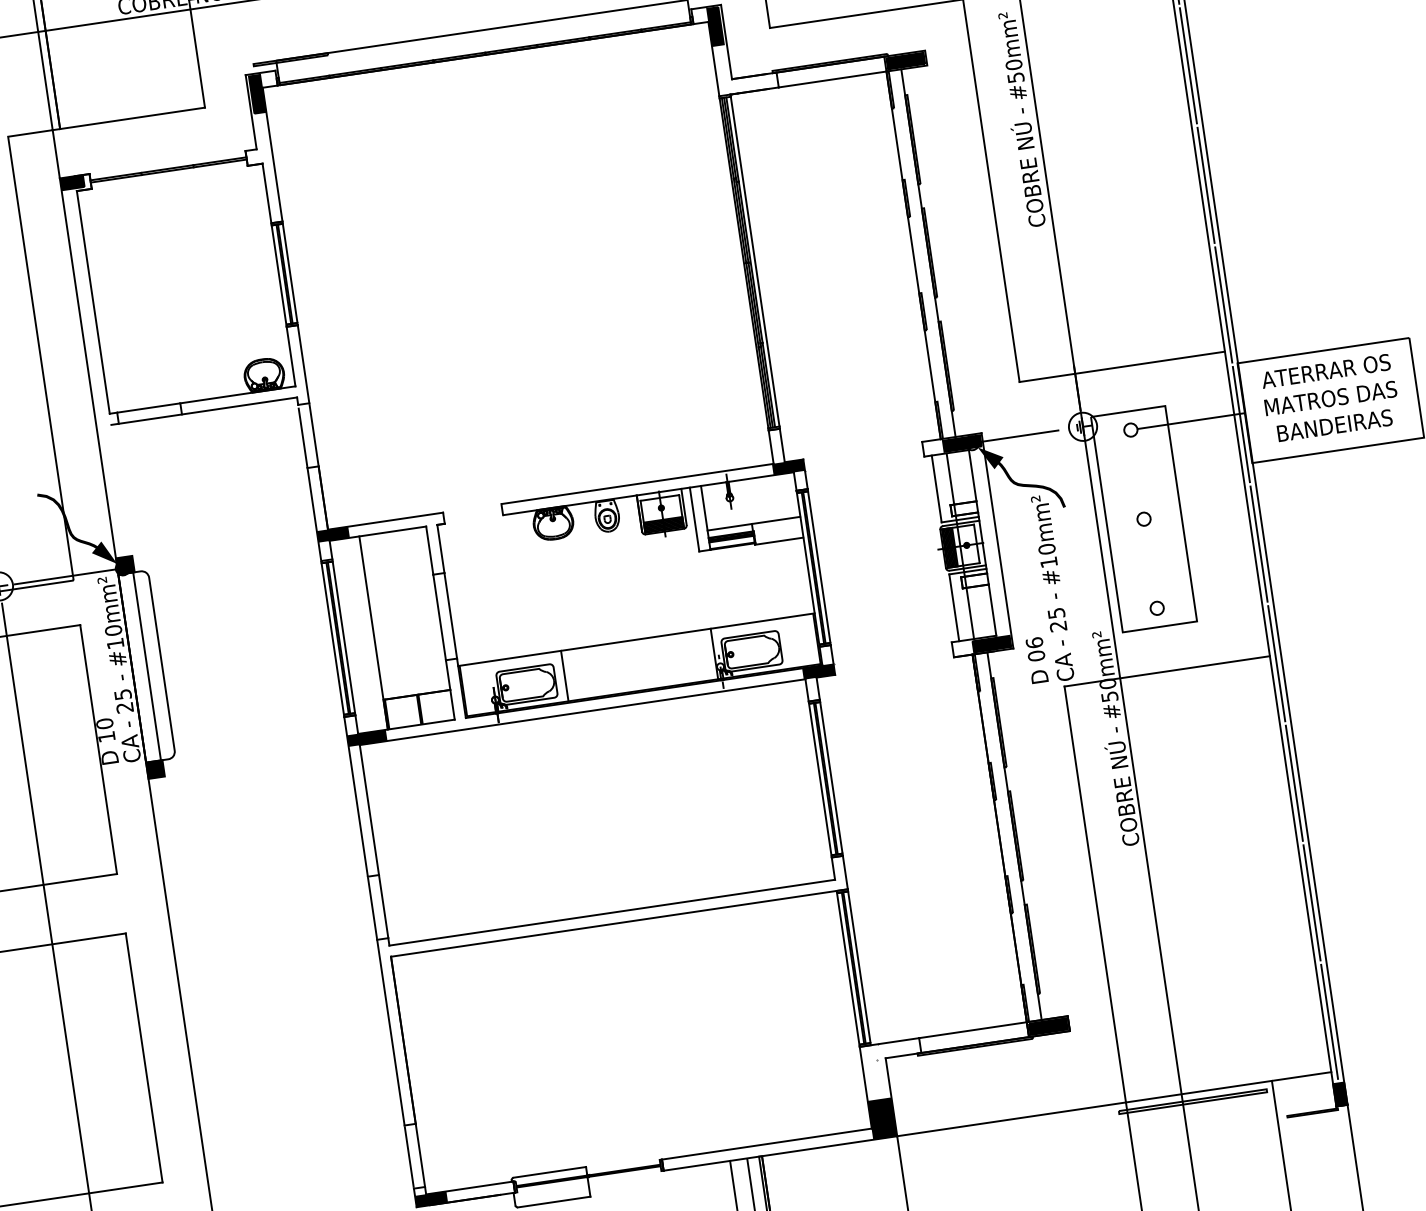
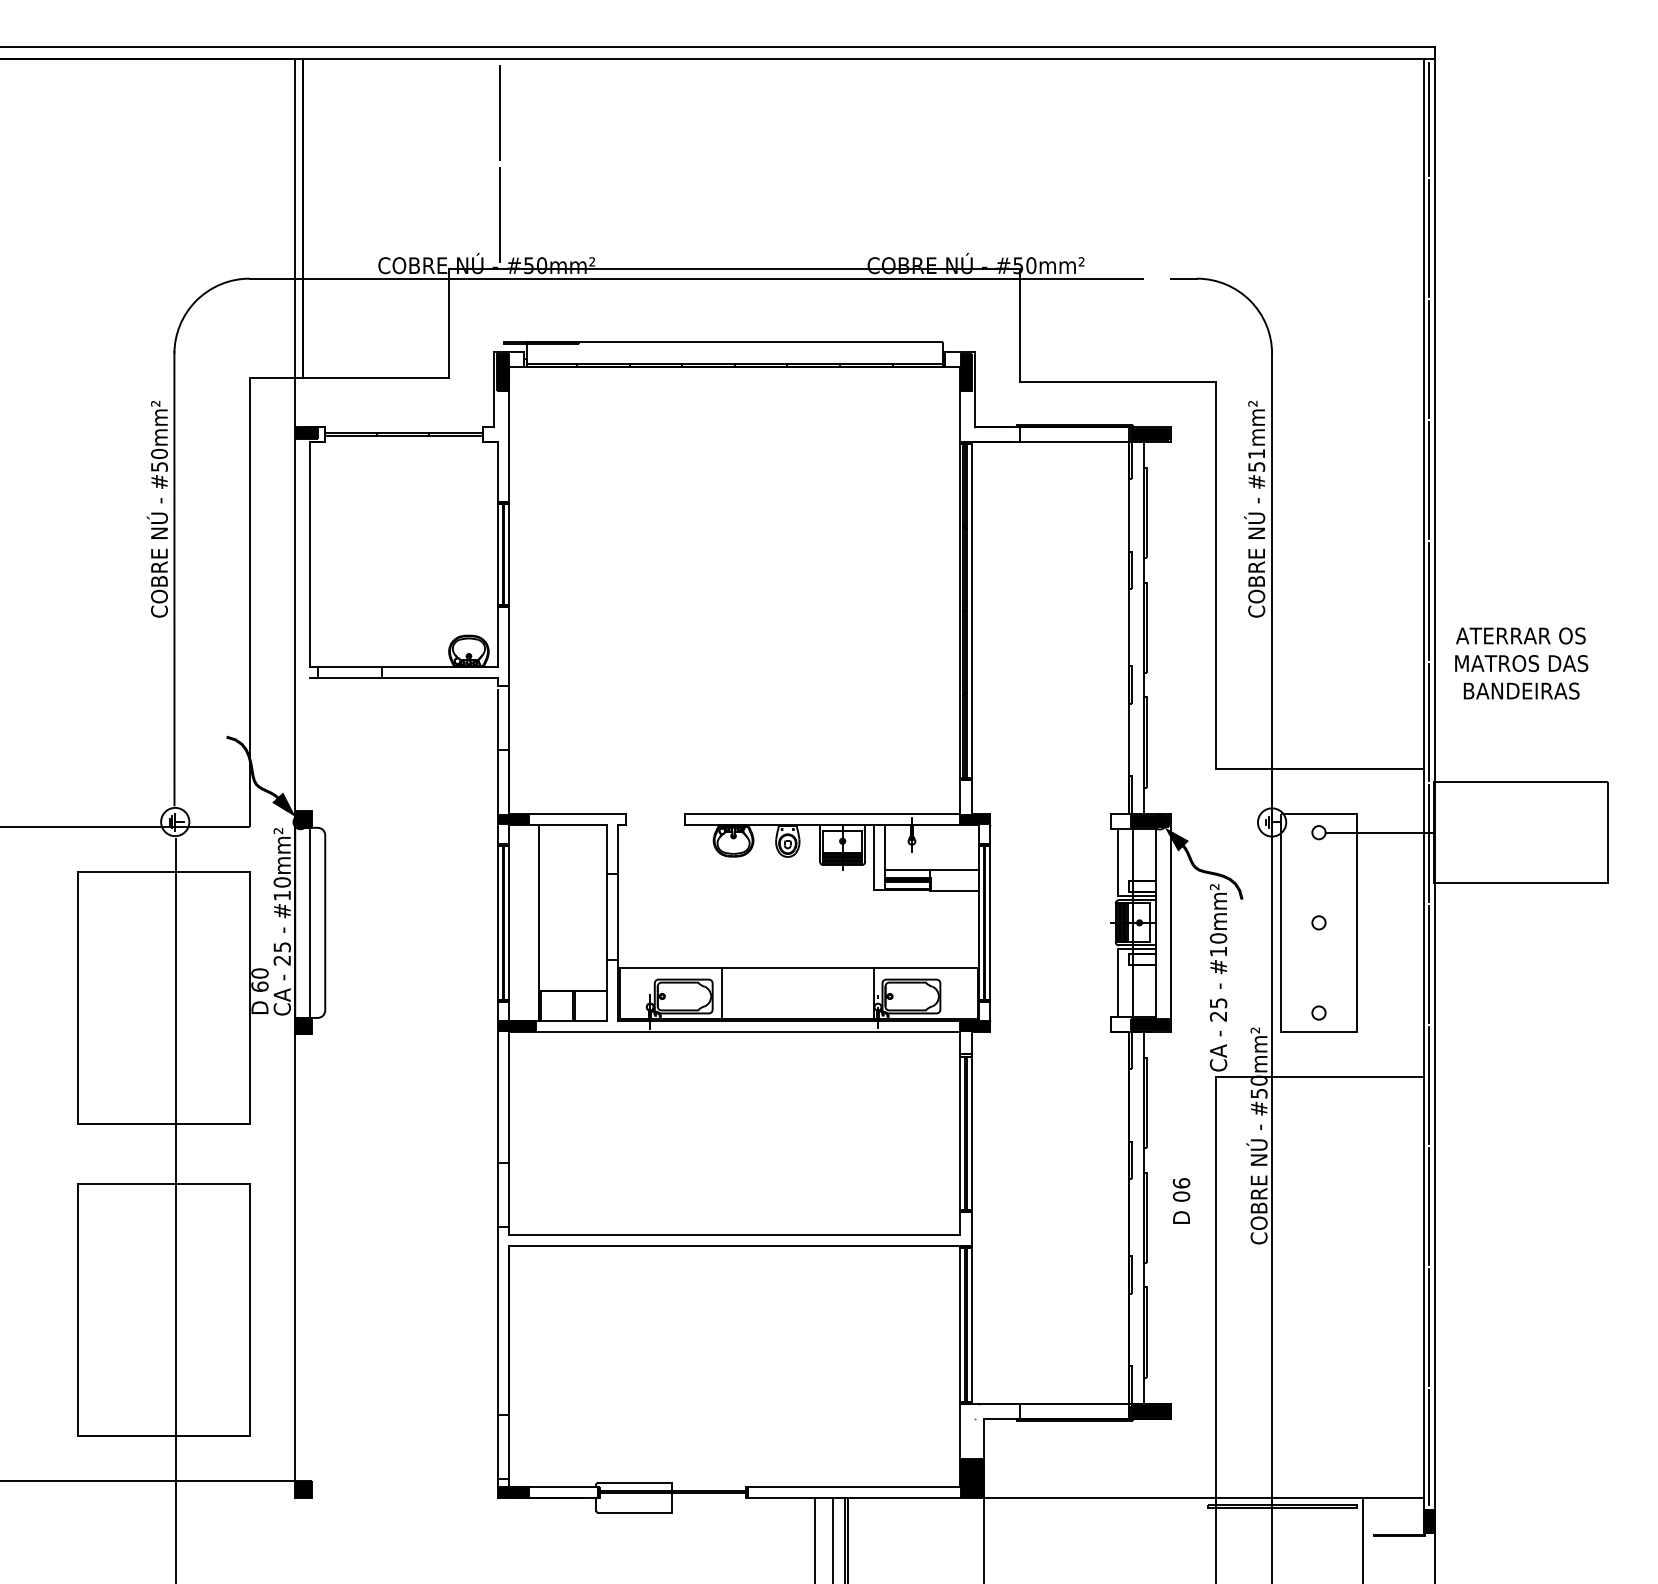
text: (1013, 64) -> (1256, 453), #50mm² -> #51mm²
text: (1330, 398) -> (1521, 663), moved
line: (1015, 436) -> (1203, 822), removed
line: (68, 576) -> (245, 822), removed
text: (1037, 659) -> (1181, 1200), moved
text: (106, 736) -> (259, 986), 10 -> 60

